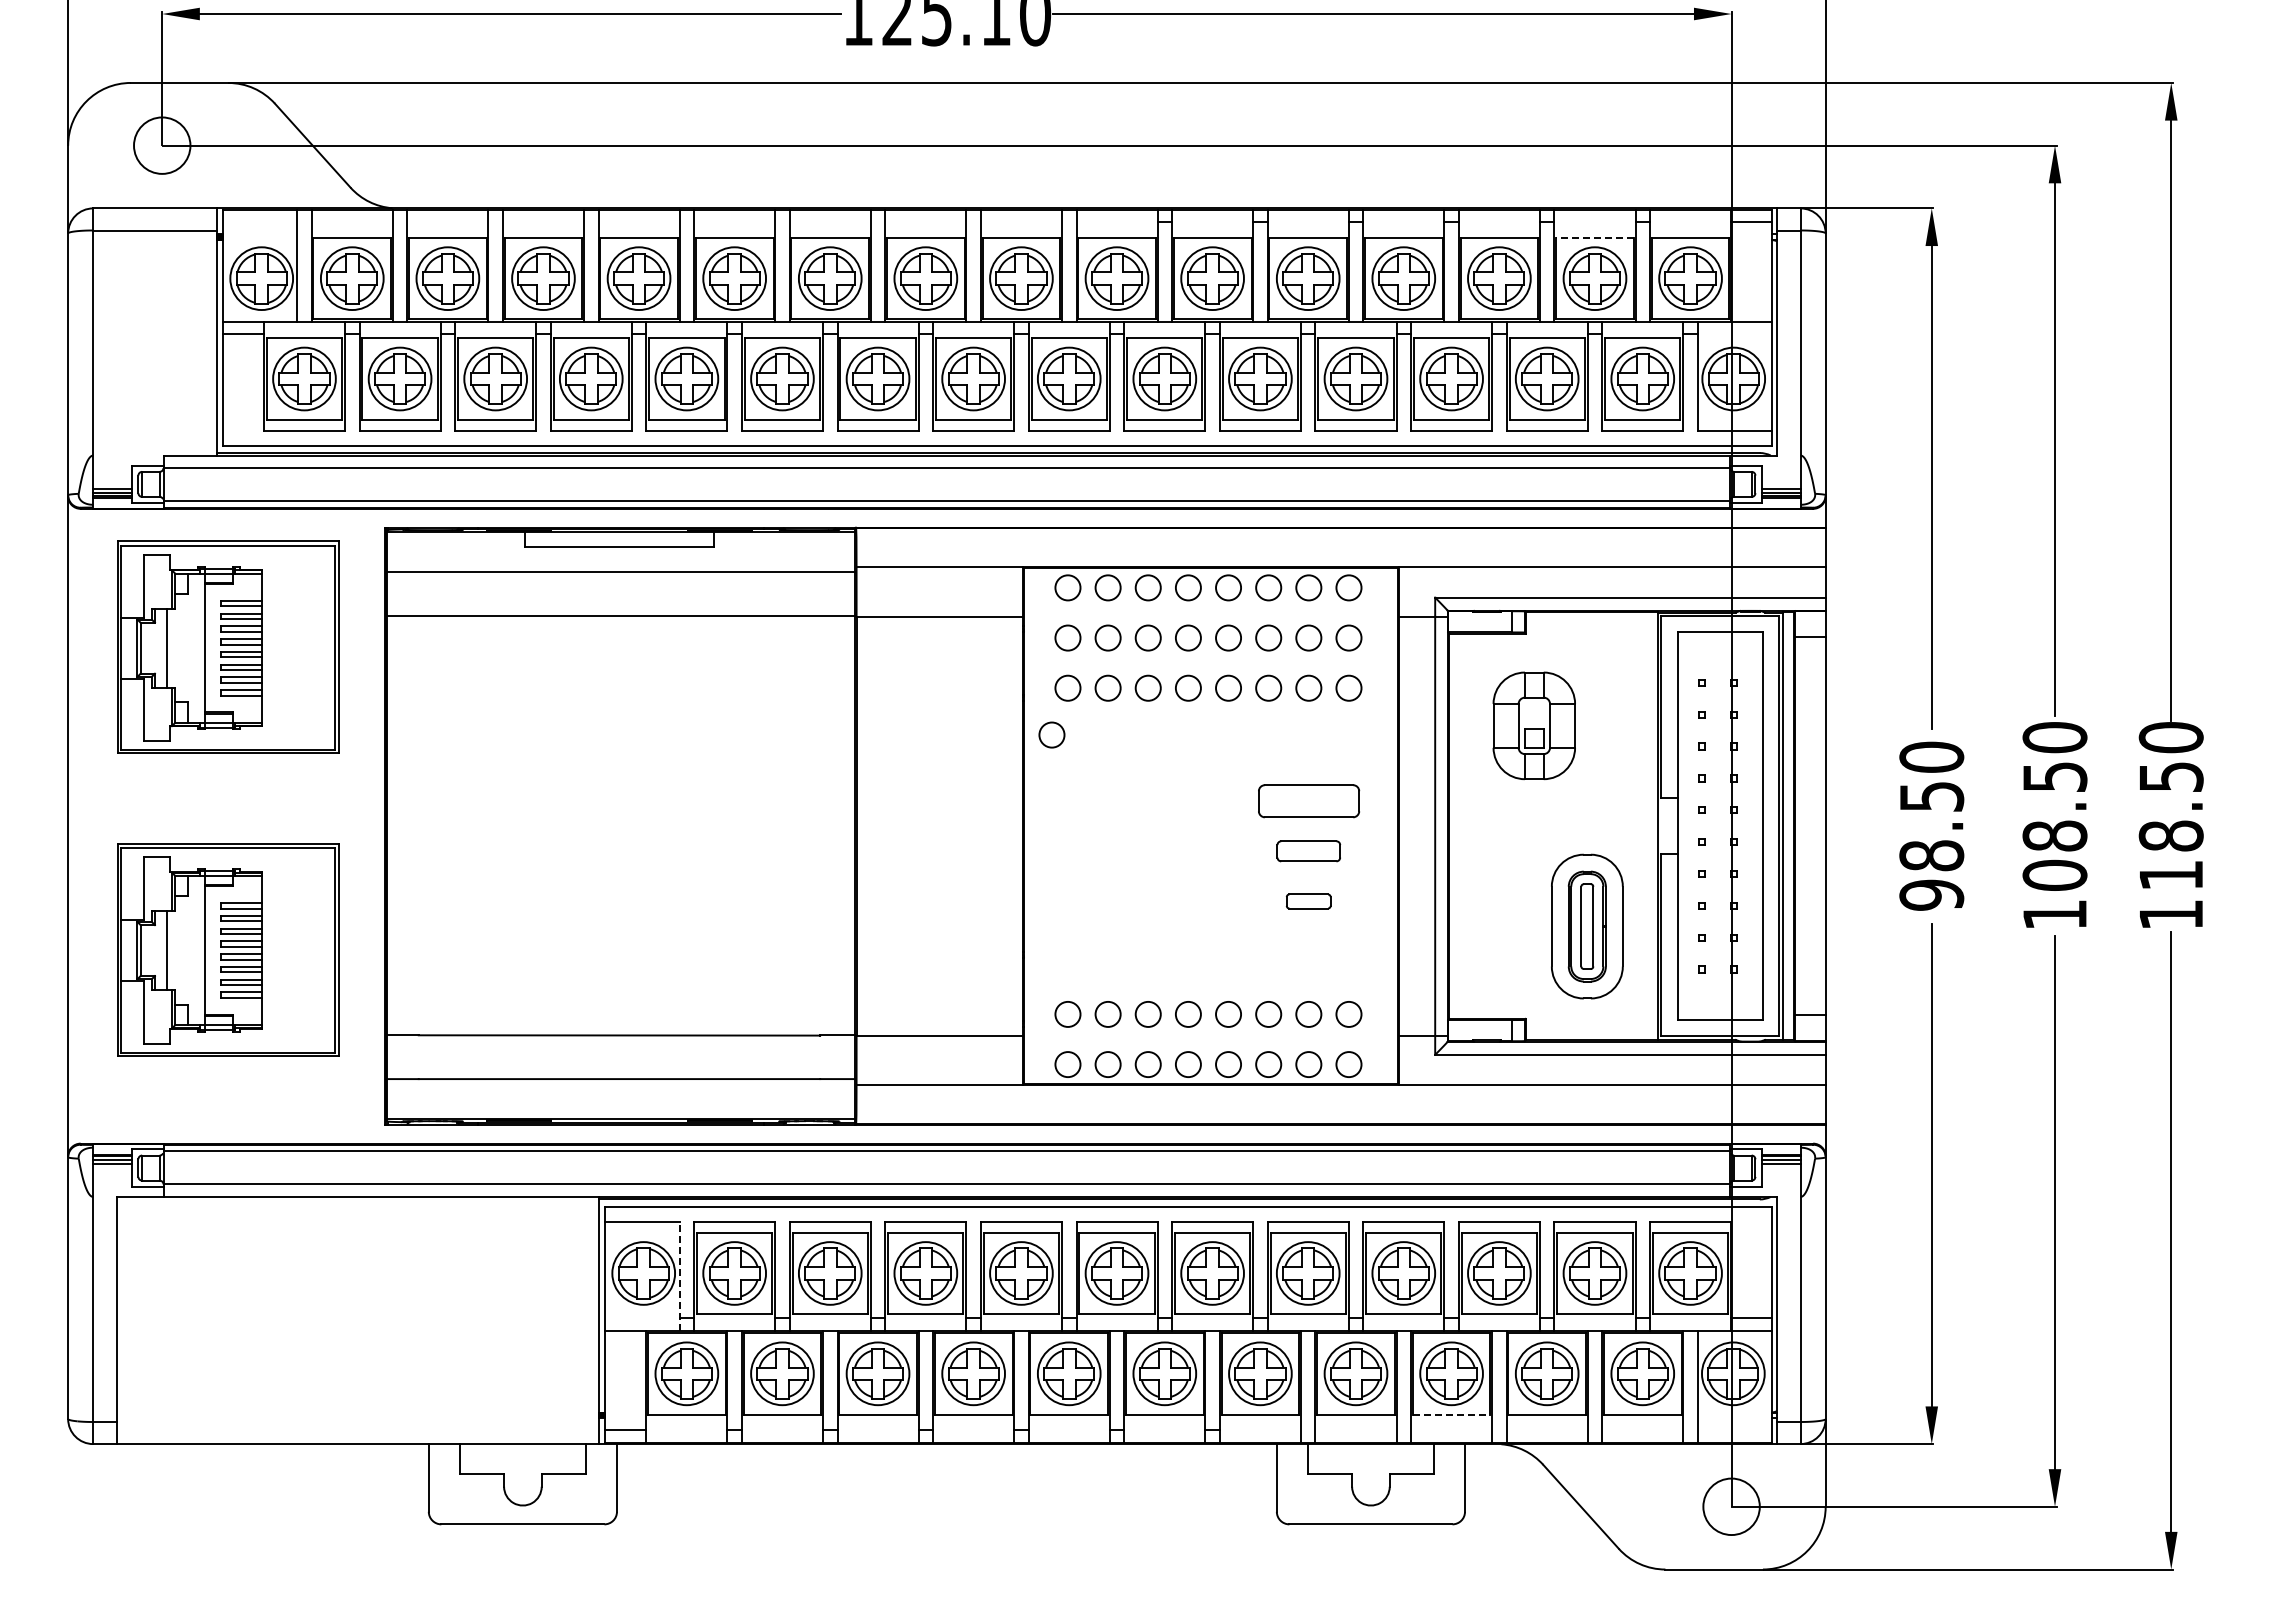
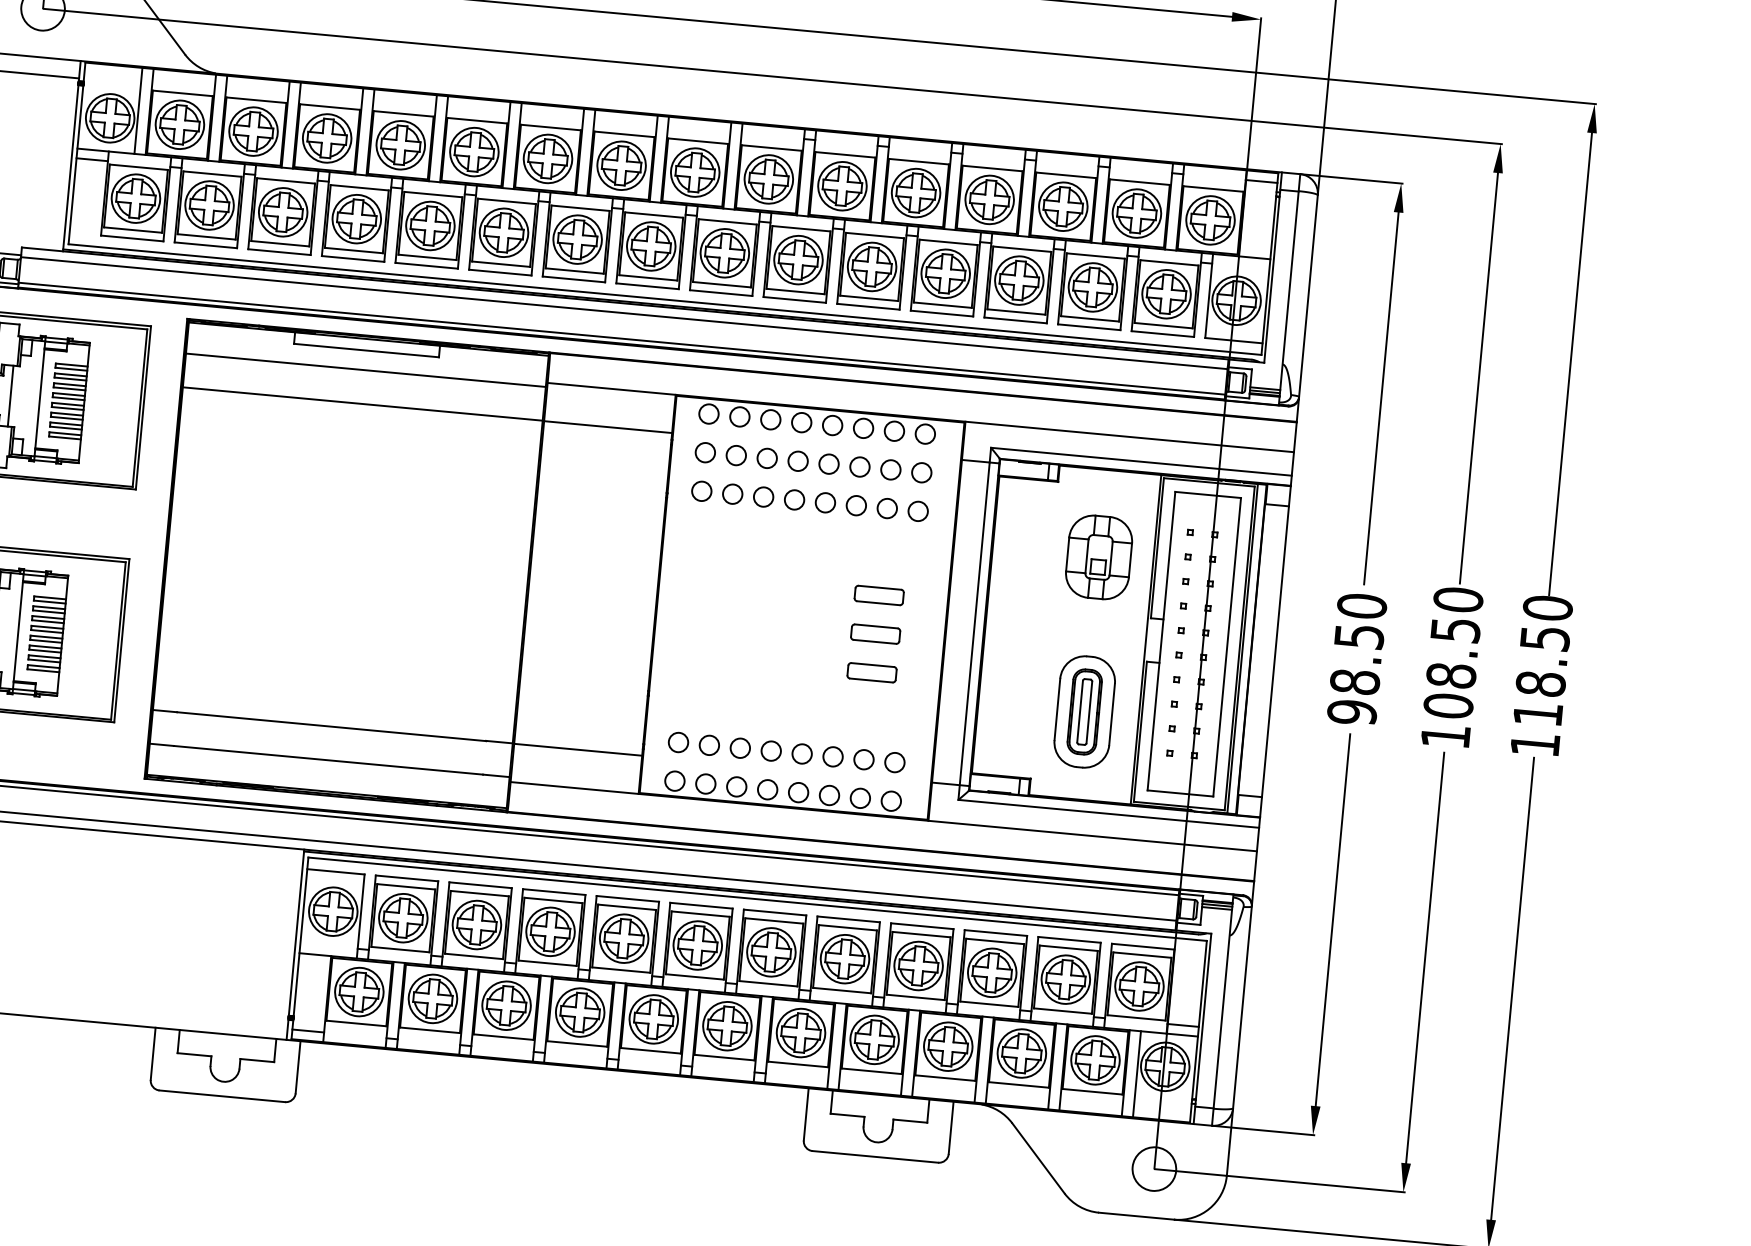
line: (1594, 237) -> (1139, 181), dashed -> solid
part: (1533, 725) -> (1098, 557), moved
circle: (1051, 734) -> (685, 525), removed
part: (1308, 800) -> (879, 594), size x0.62
part: (1308, 901) -> (871, 672), size x1.43
line: (679, 1276) -> (360, 916), dashed -> solid
line: (1451, 1414) -> (945, 1078), dashed -> solid

